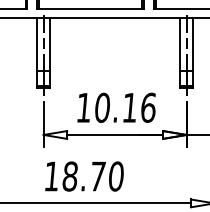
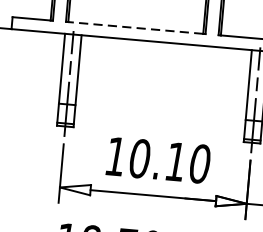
line: (90, 8) -> (135, 27), solid -> dashed
text: (148, 107) -> (200, 163), 10.16 -> 10.10

